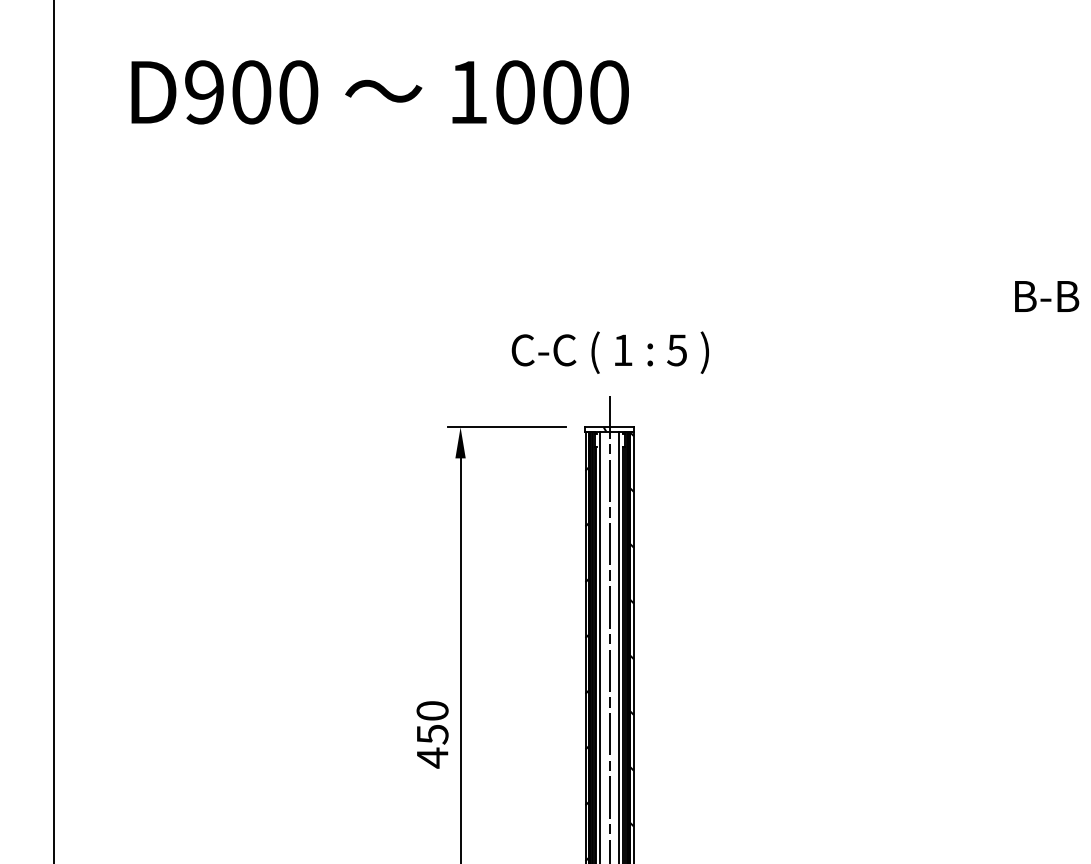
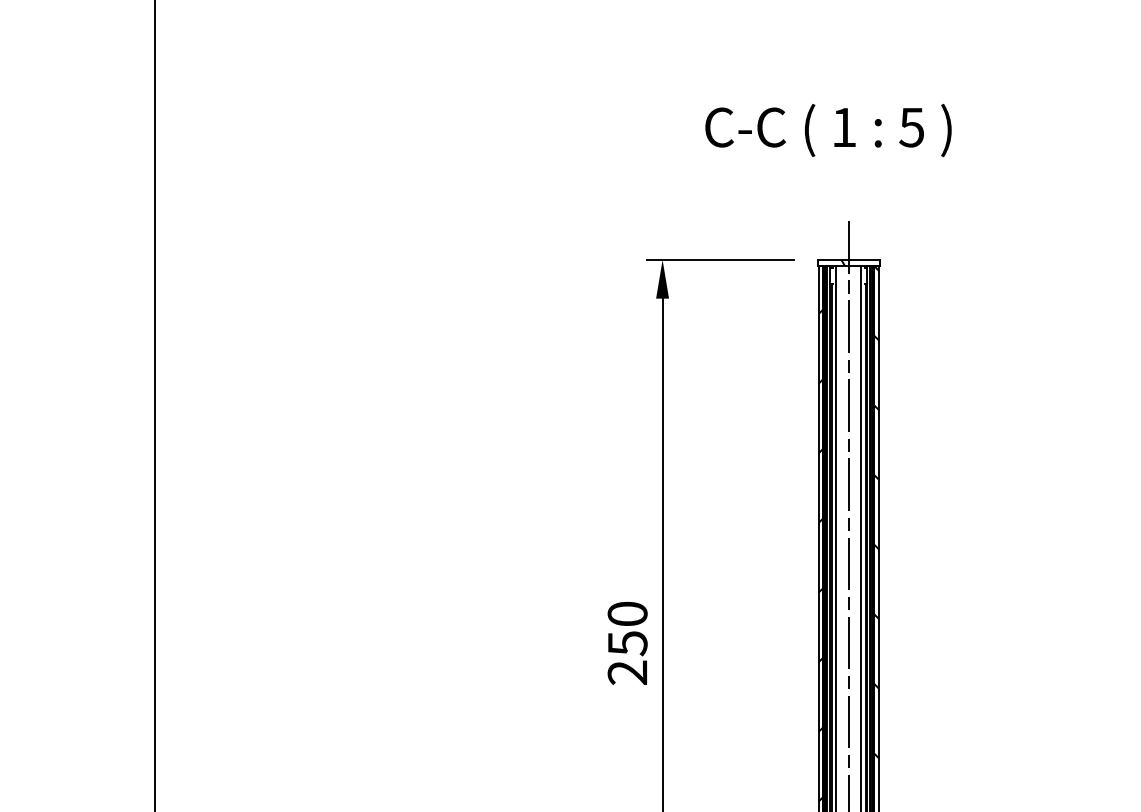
text: (609, 352) -> (827, 130), moved
text: (432, 757) -> (627, 672), 450 -> 250

